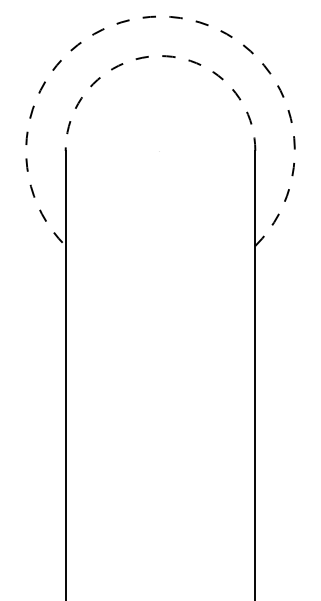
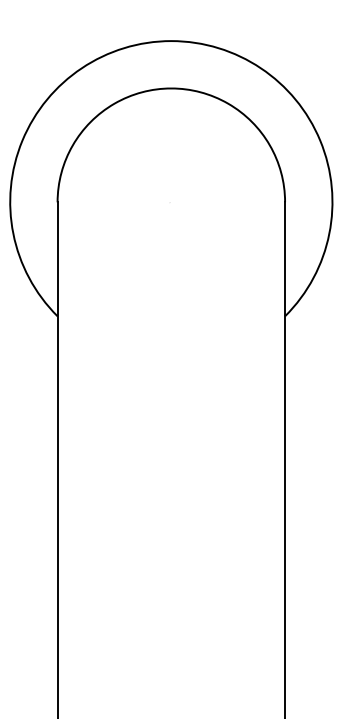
arc: (160, 16) -> (171, 41), dashed -> solid
arc: (160, 56) -> (171, 89), dashed -> solid

